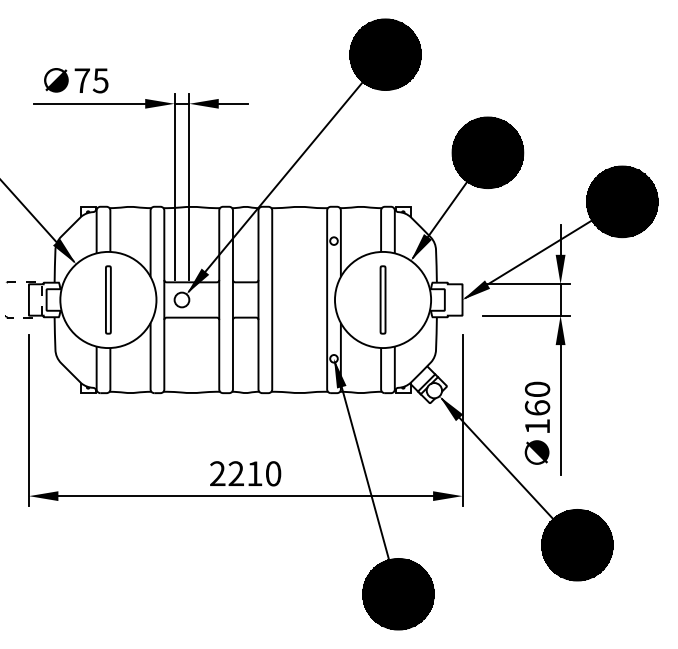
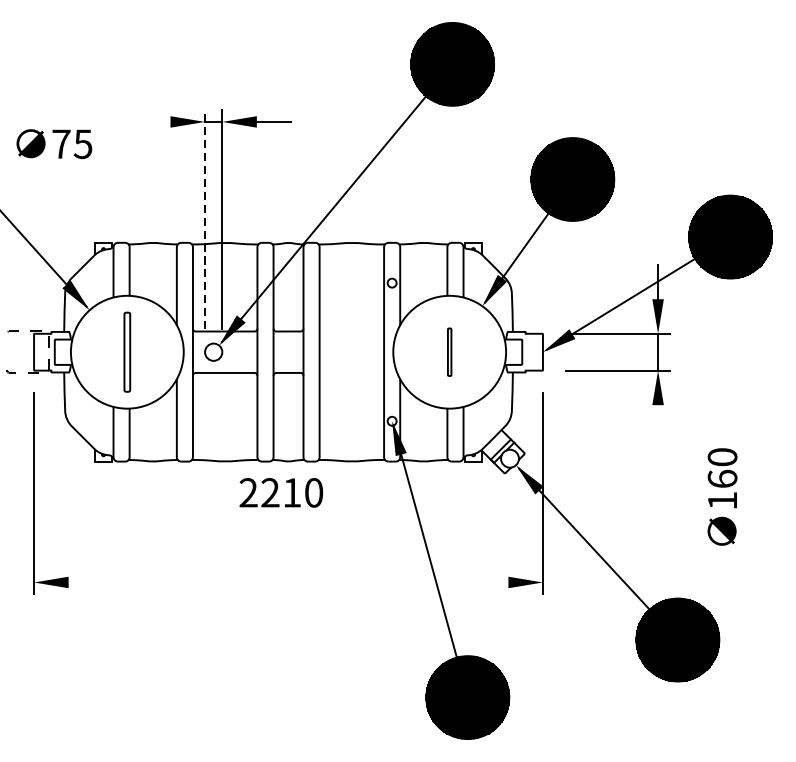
text: (76, 80) -> (54, 143), moved
line: (89, 103) -> (105, 121), removed
line: (174, 186) -> (204, 219), solid -> dashed
part: (382, 299) -> (449, 351), size x0.6
line: (560, 409) -> (657, 480), removed
text: (537, 422) -> (722, 496), moved
text: (245, 473) -> (281, 492), moved
line: (245, 496) -> (288, 582), removed

